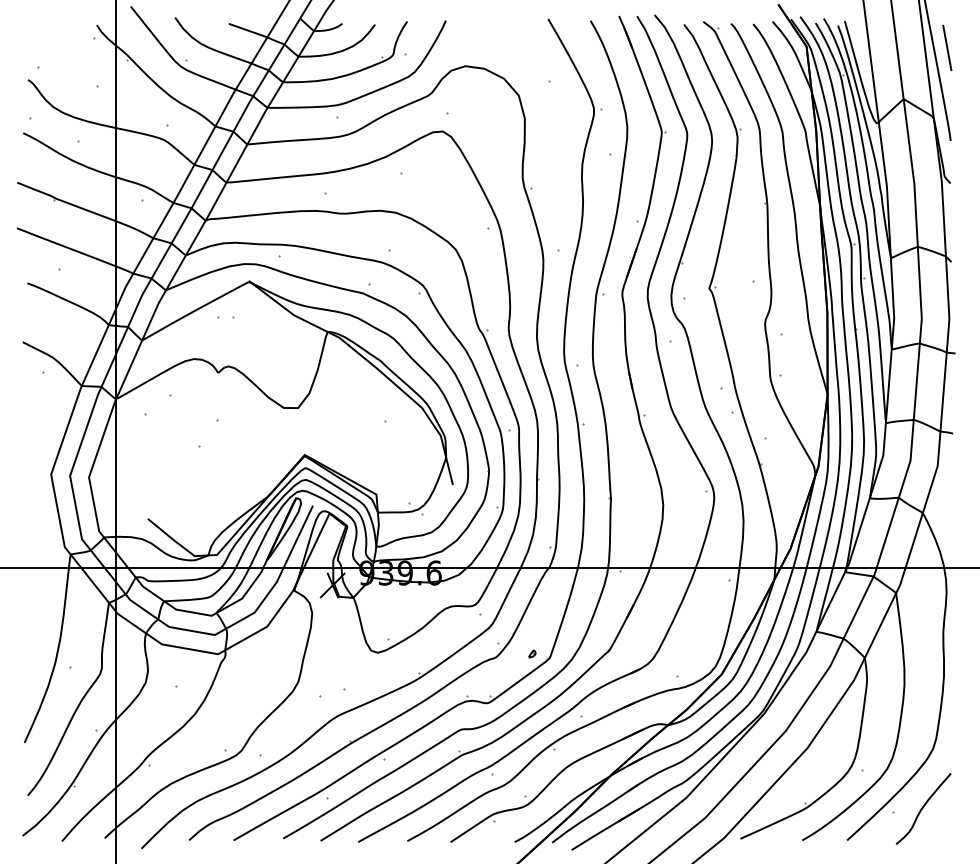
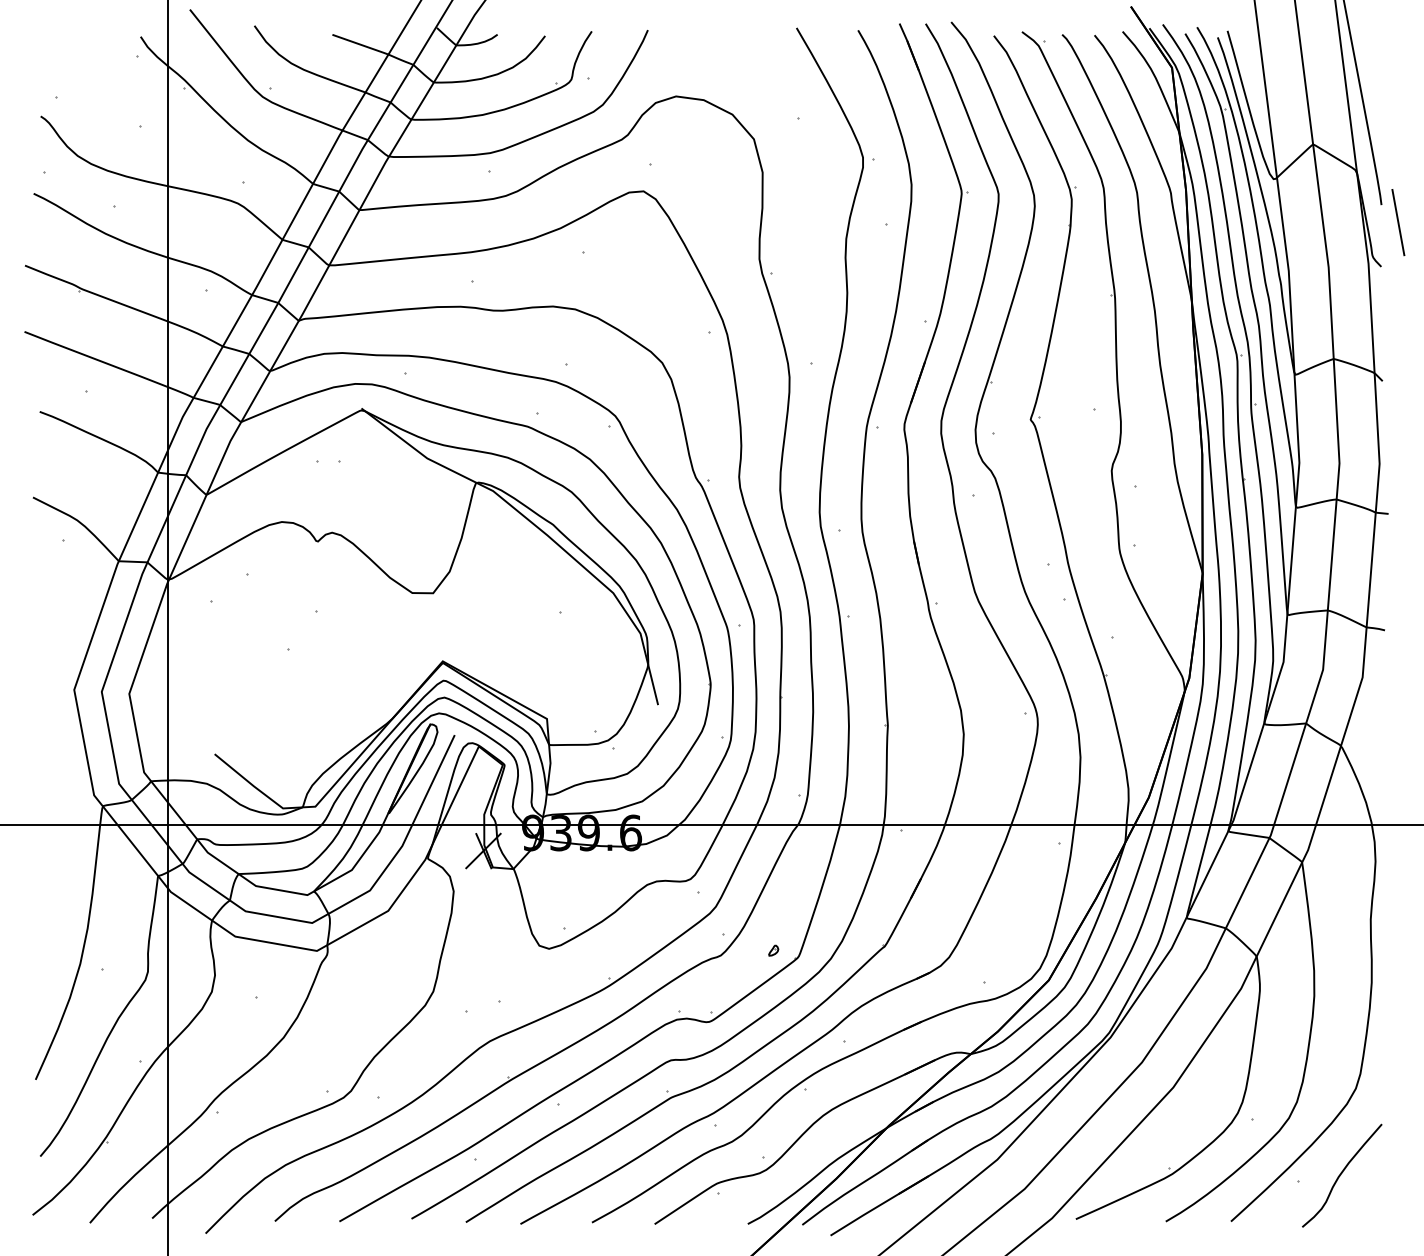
line: (947, 47) -> (1398, 221), moved

